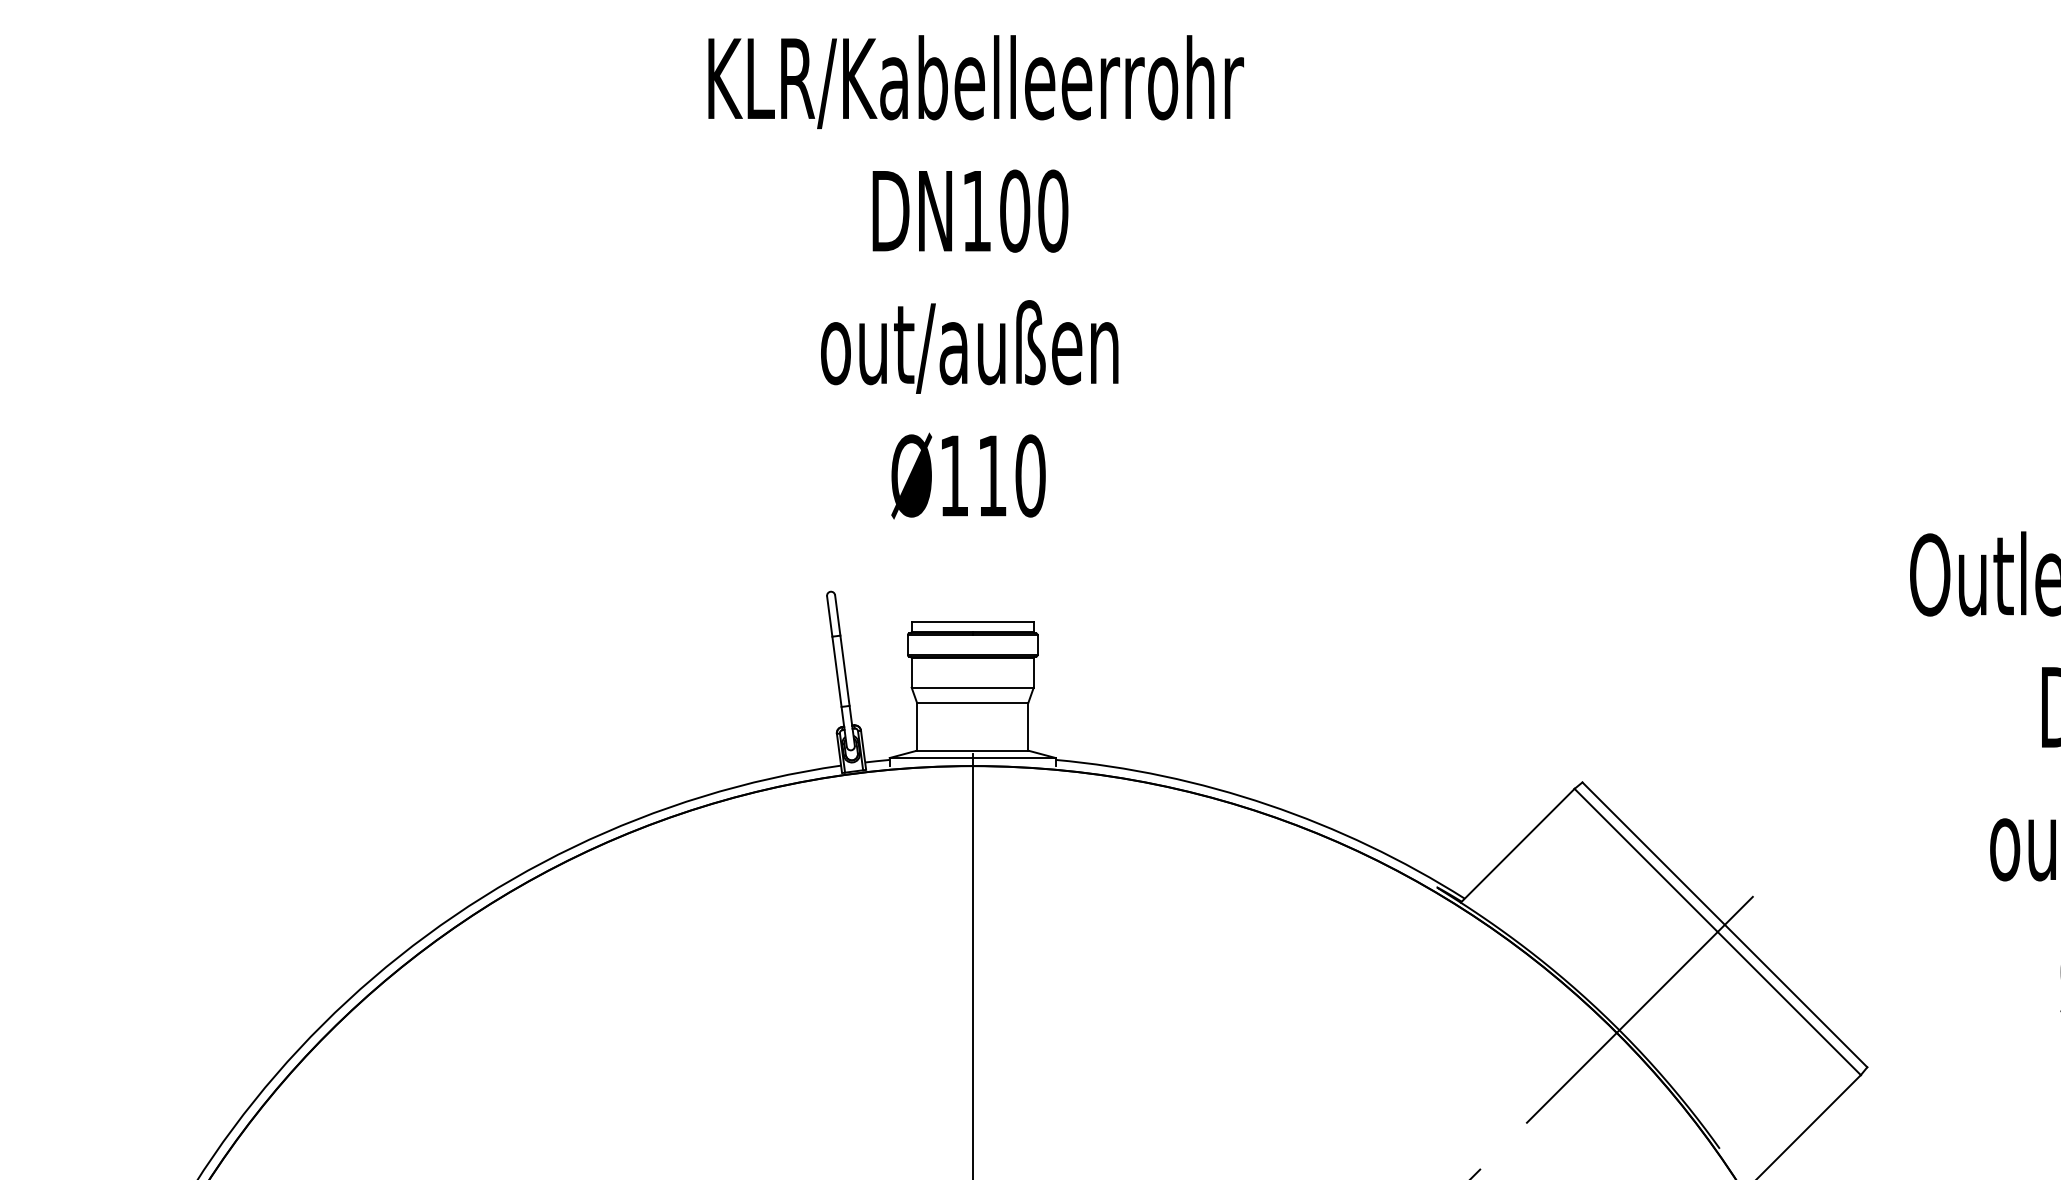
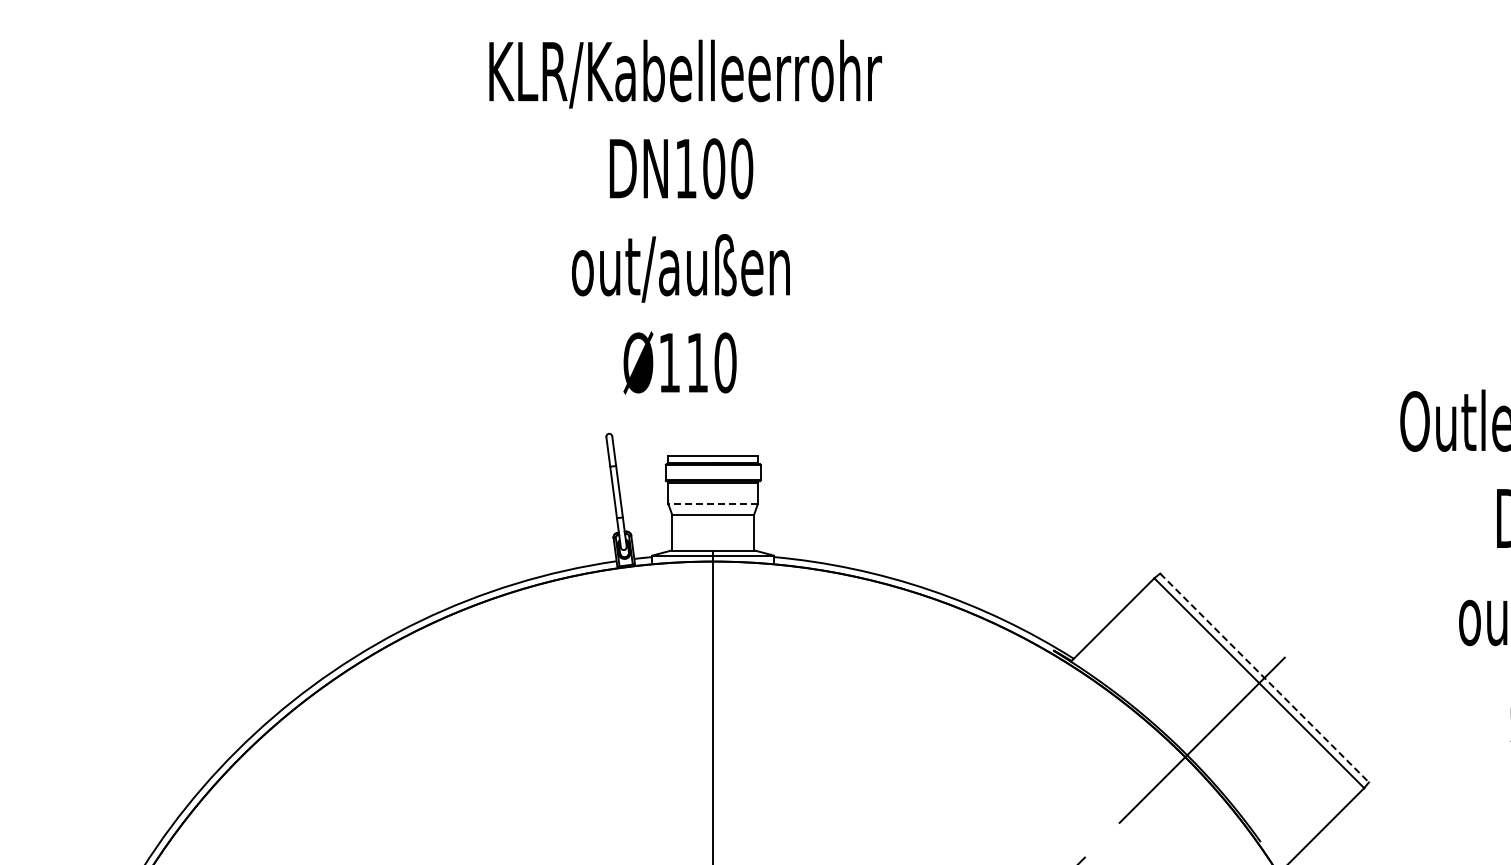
text: (975, 276) -> (685, 216), moved
line: (973, 688) -> (713, 504), solid -> dashed
line: (1724, 924) -> (1264, 677), solid -> dashed

